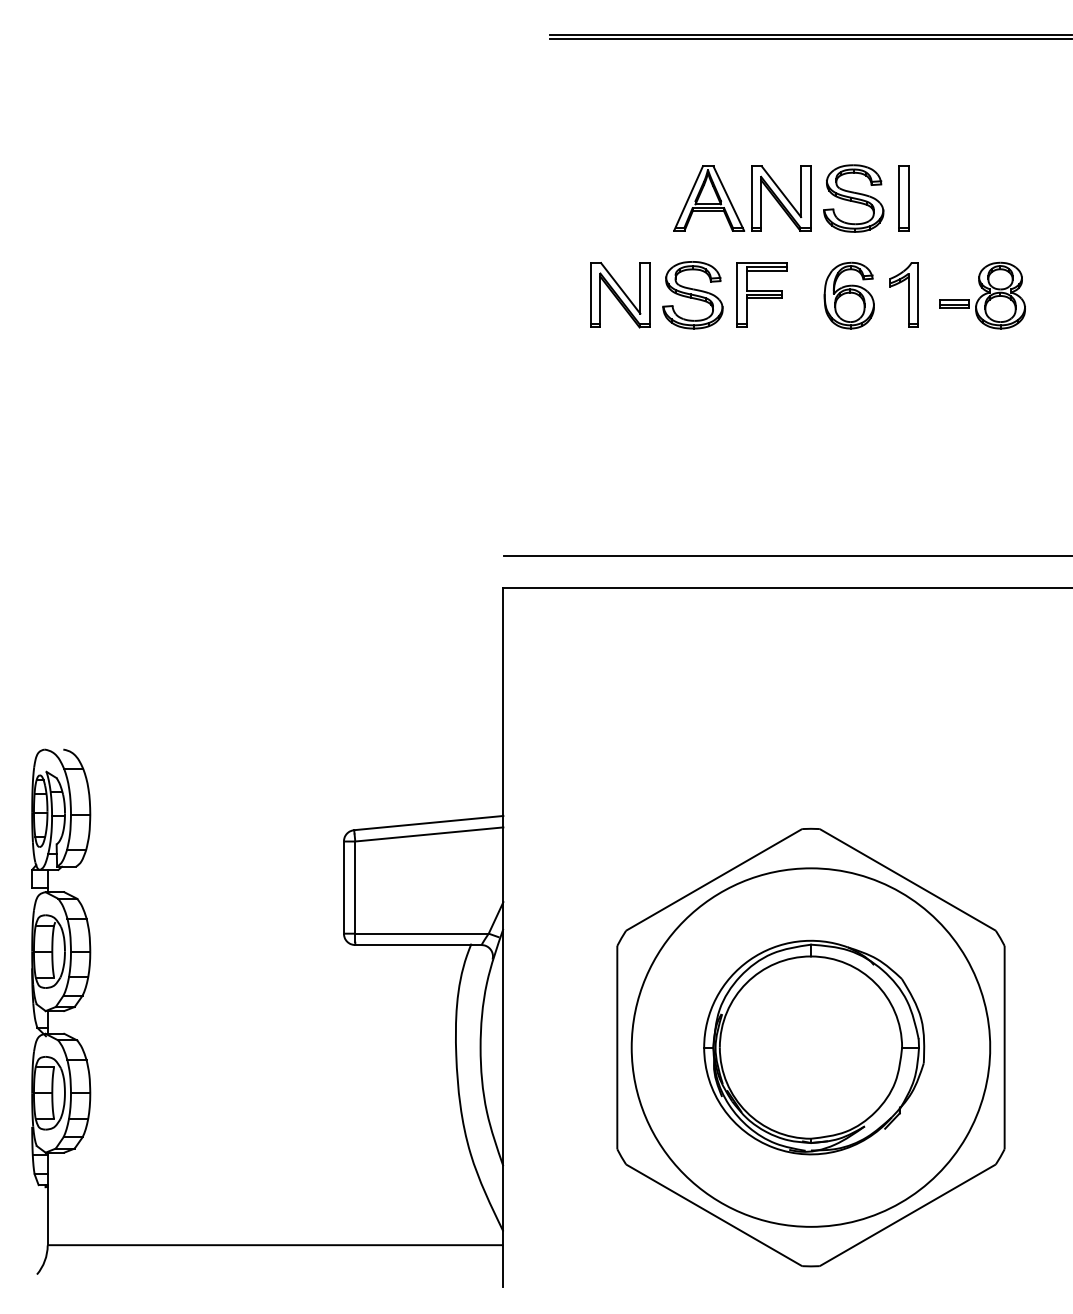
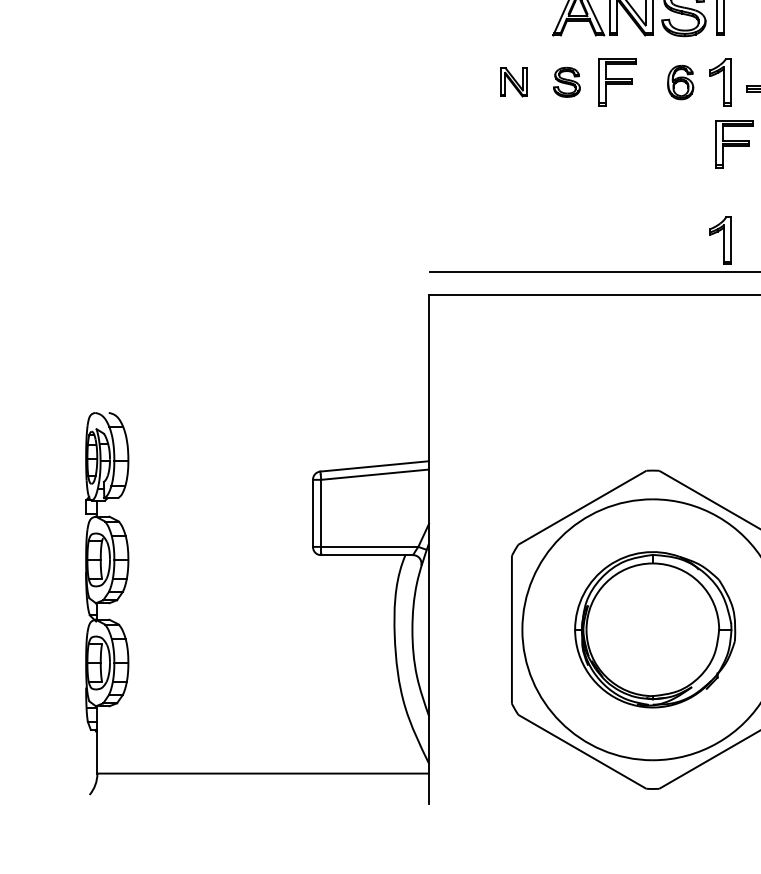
part: (620, 295) -> (514, 82), size x0.6
part: (692, 295) -> (566, 82), size x0.6
part: (848, 295) -> (680, 82), size x0.7
part: (922, 379) -> (734, 143), added
part: (903, 512) -> (720, 240), added

